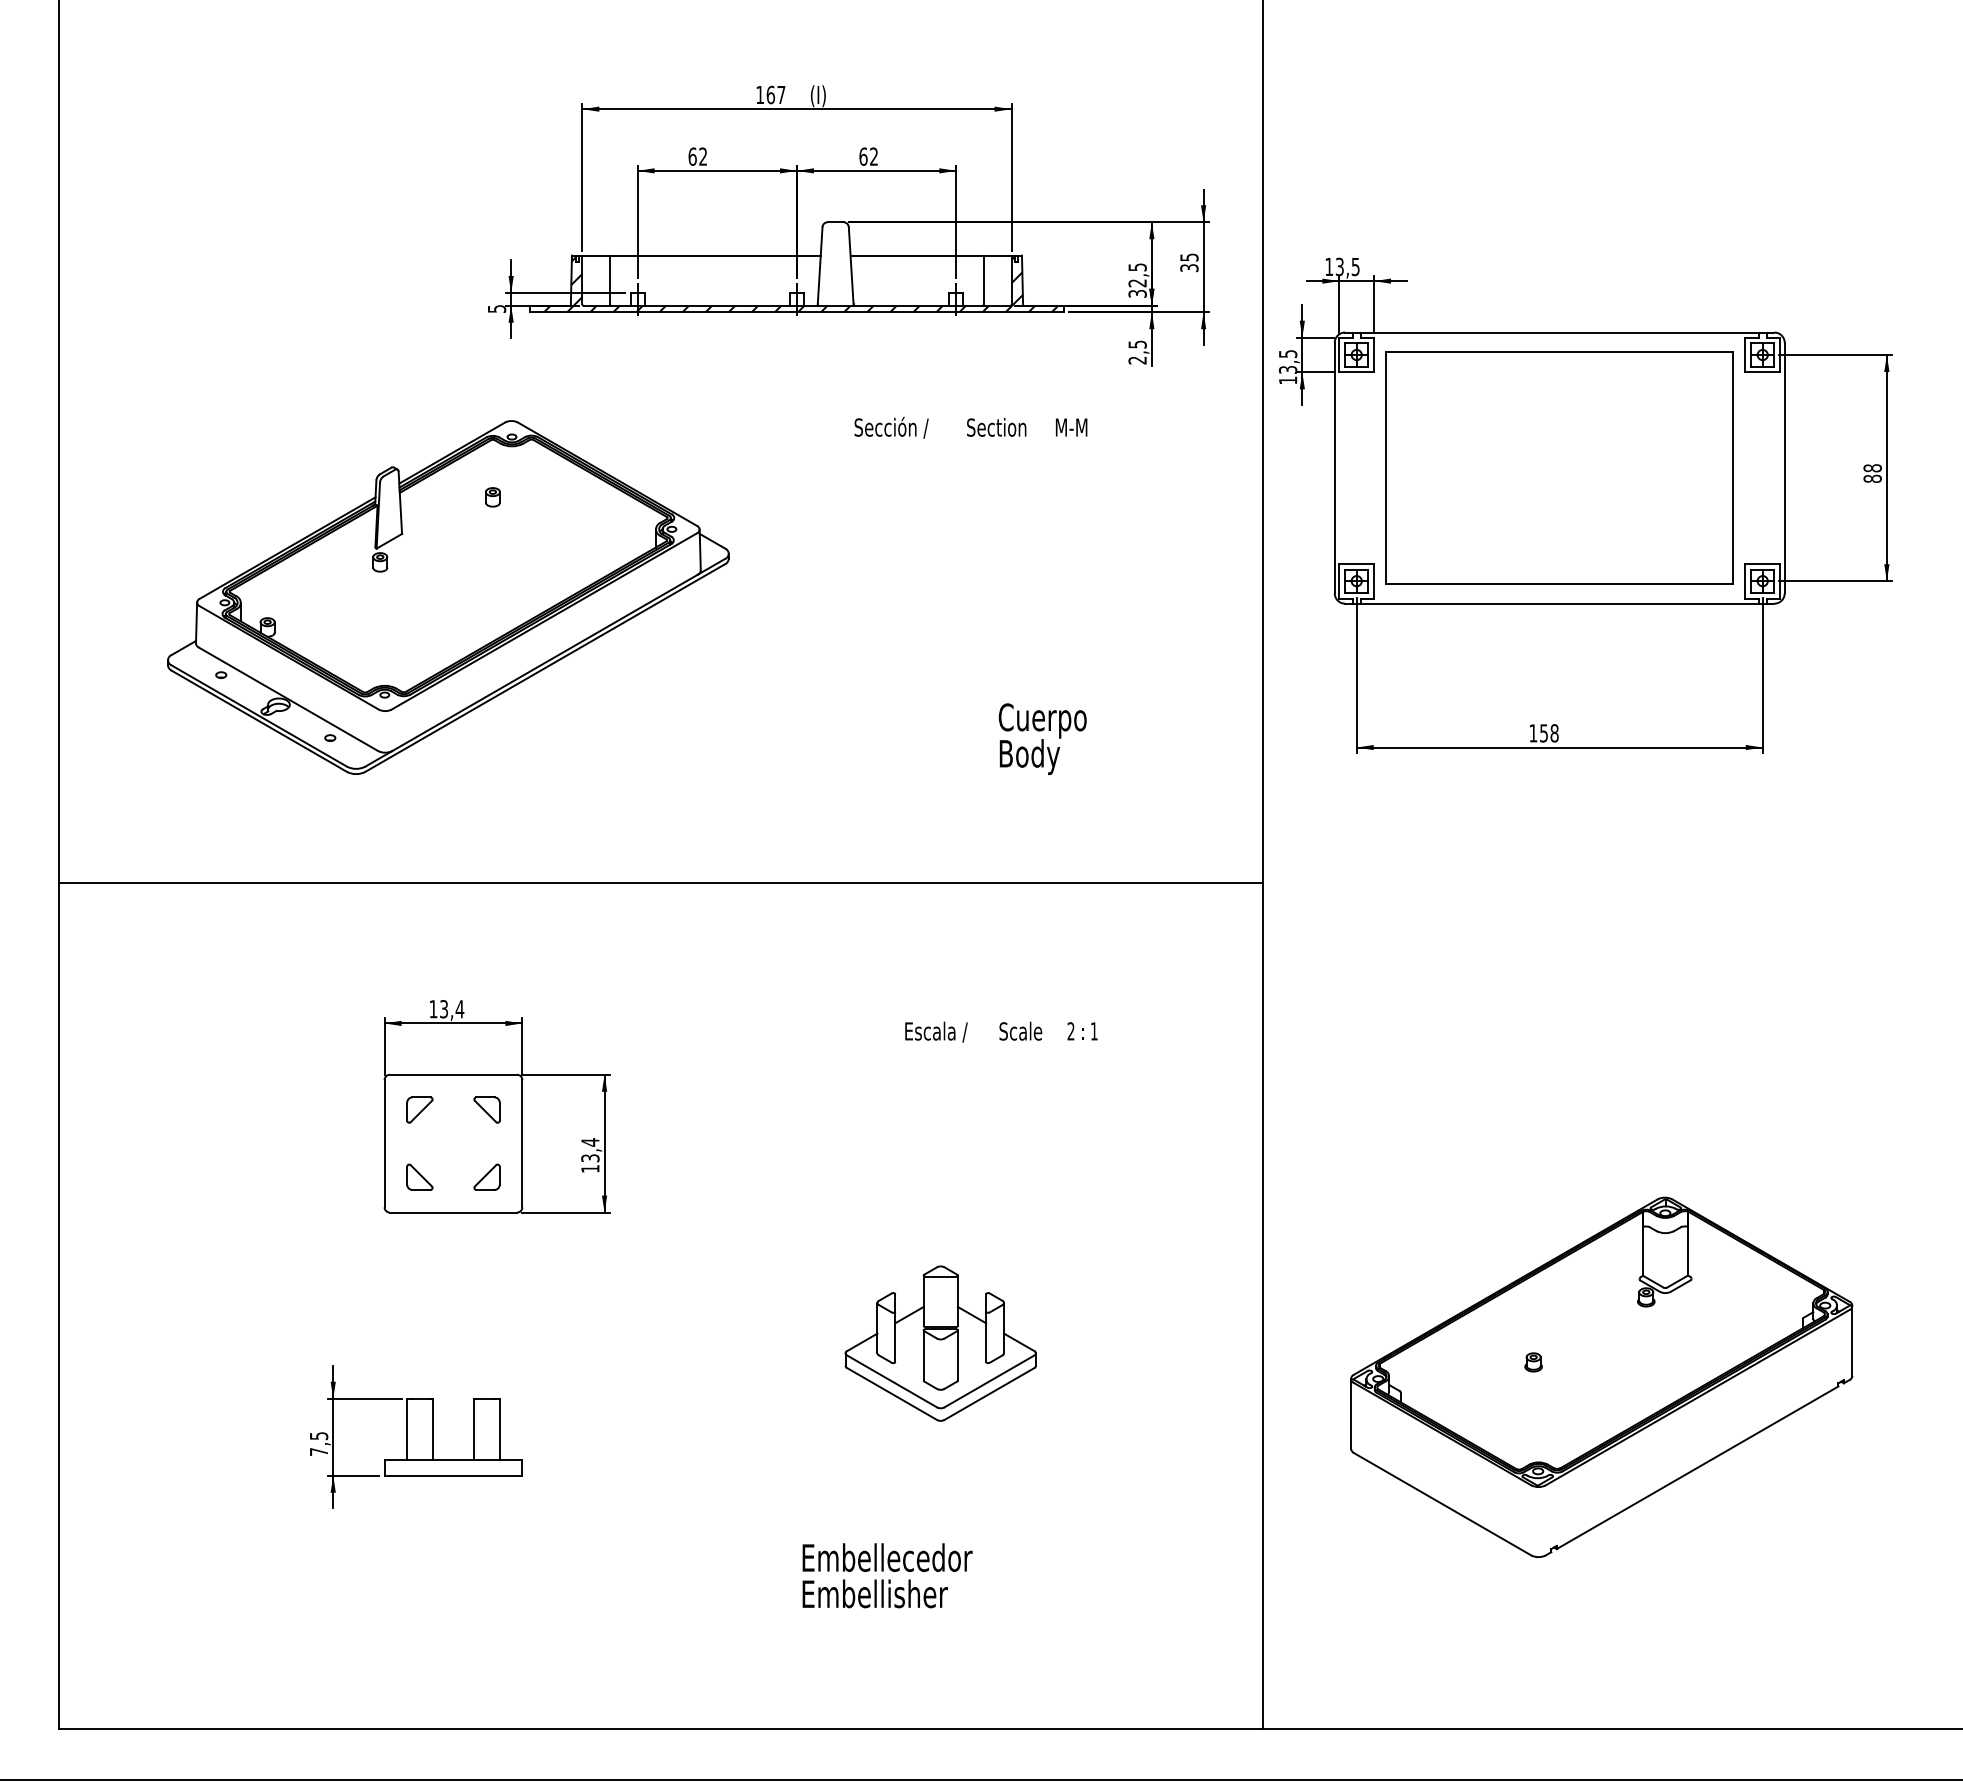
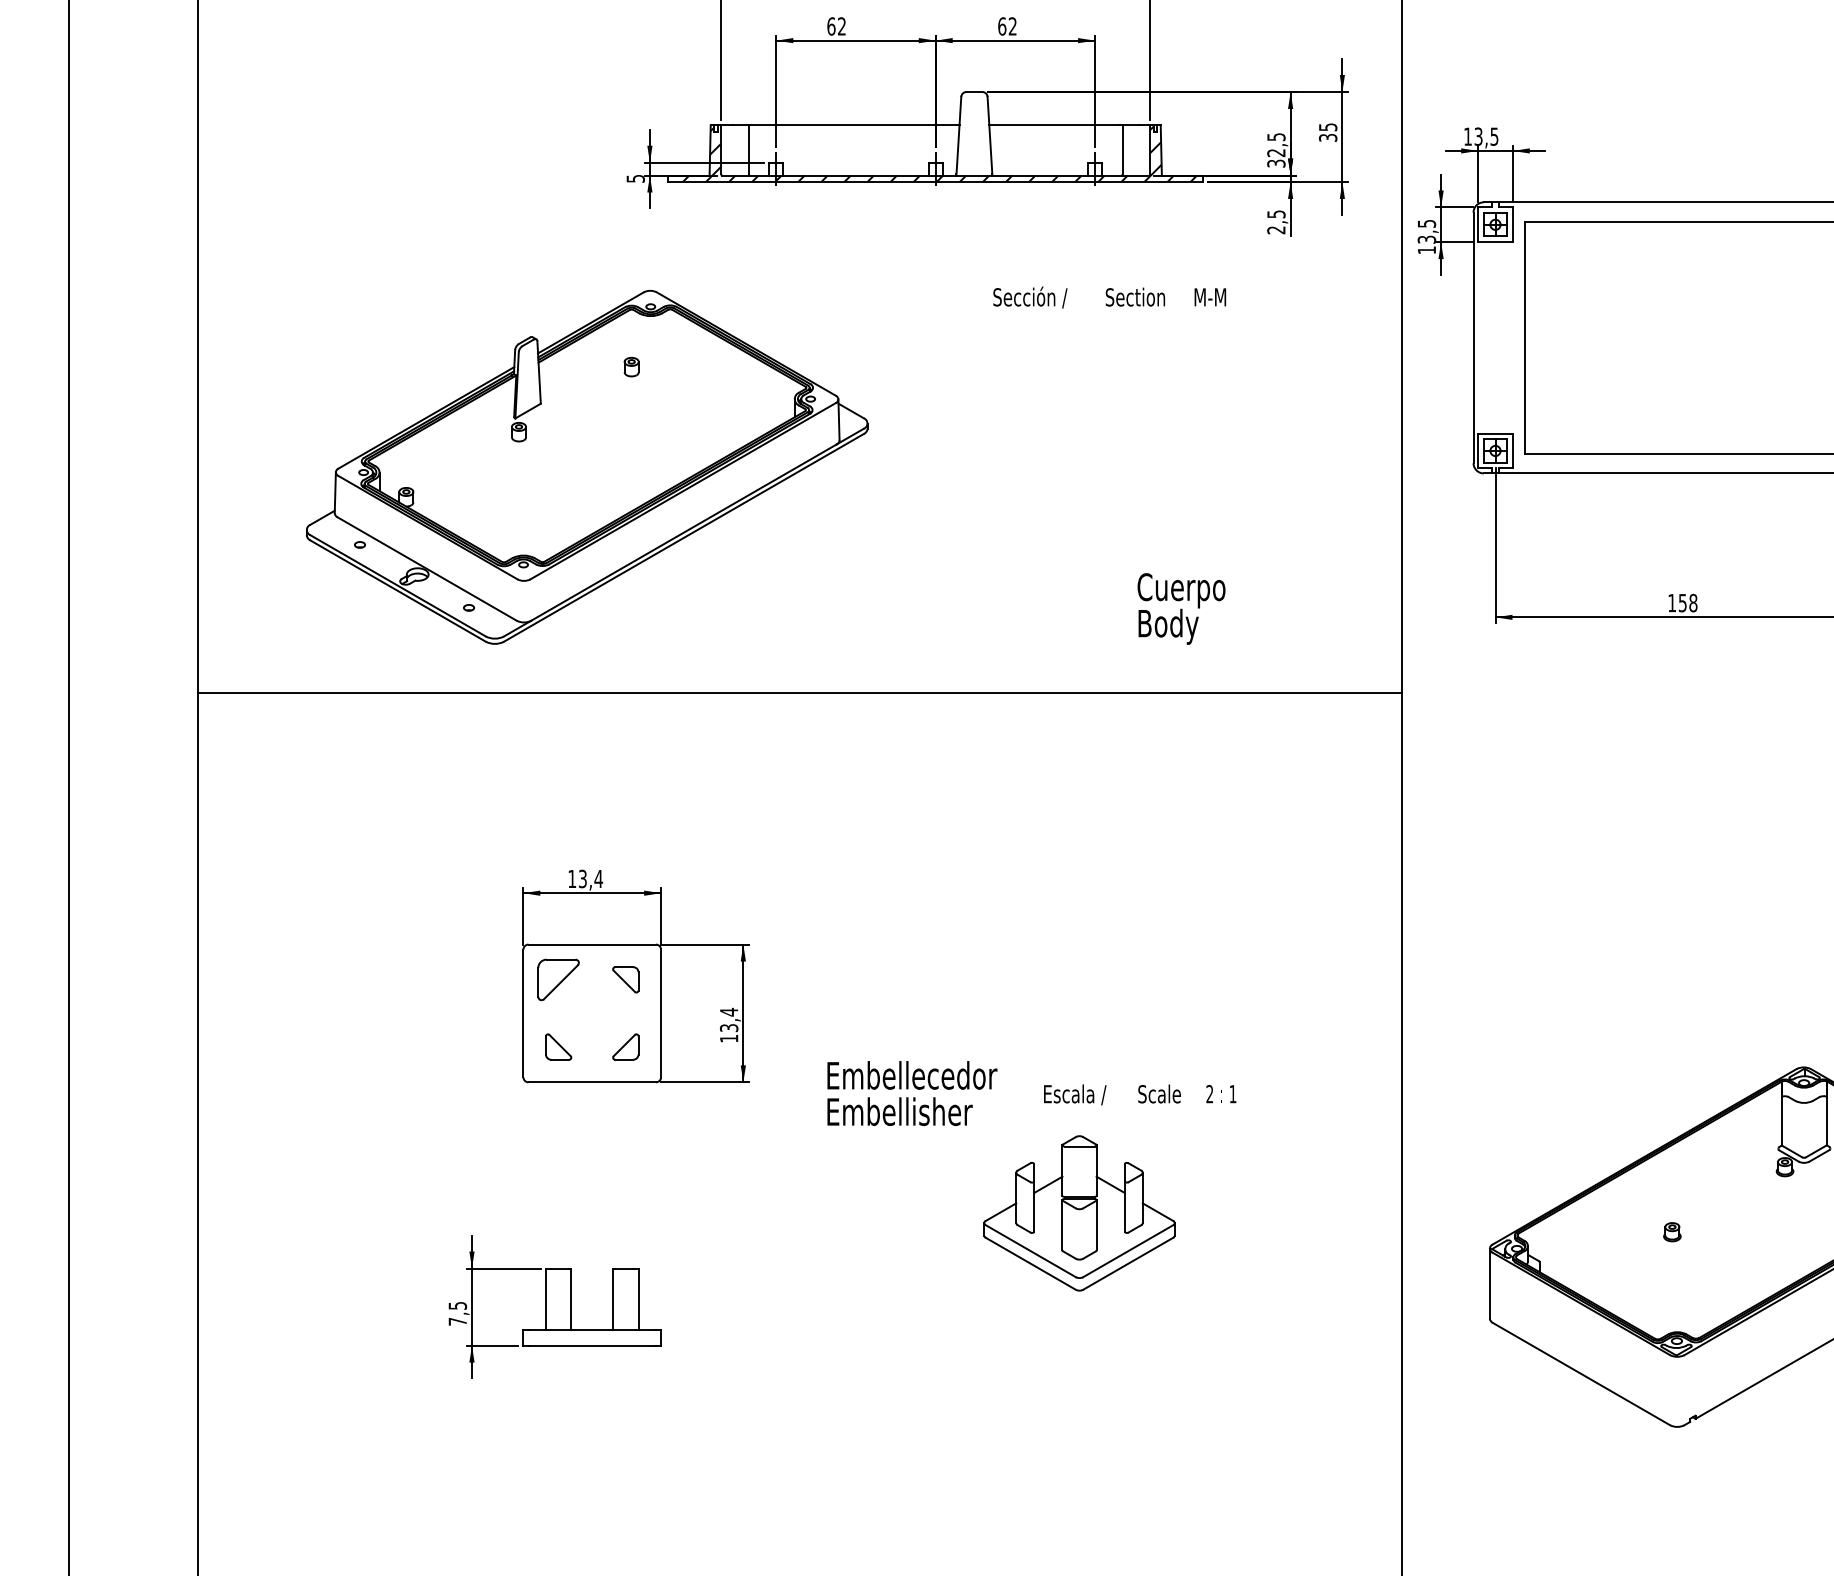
line: (660, 882) -> (799, 692), moved
text: (1001, 1031) -> (1140, 1094), moved
part: (419, 1109) -> (558, 979), size x1.6
text: (887, 1575) -> (912, 1093), moved

